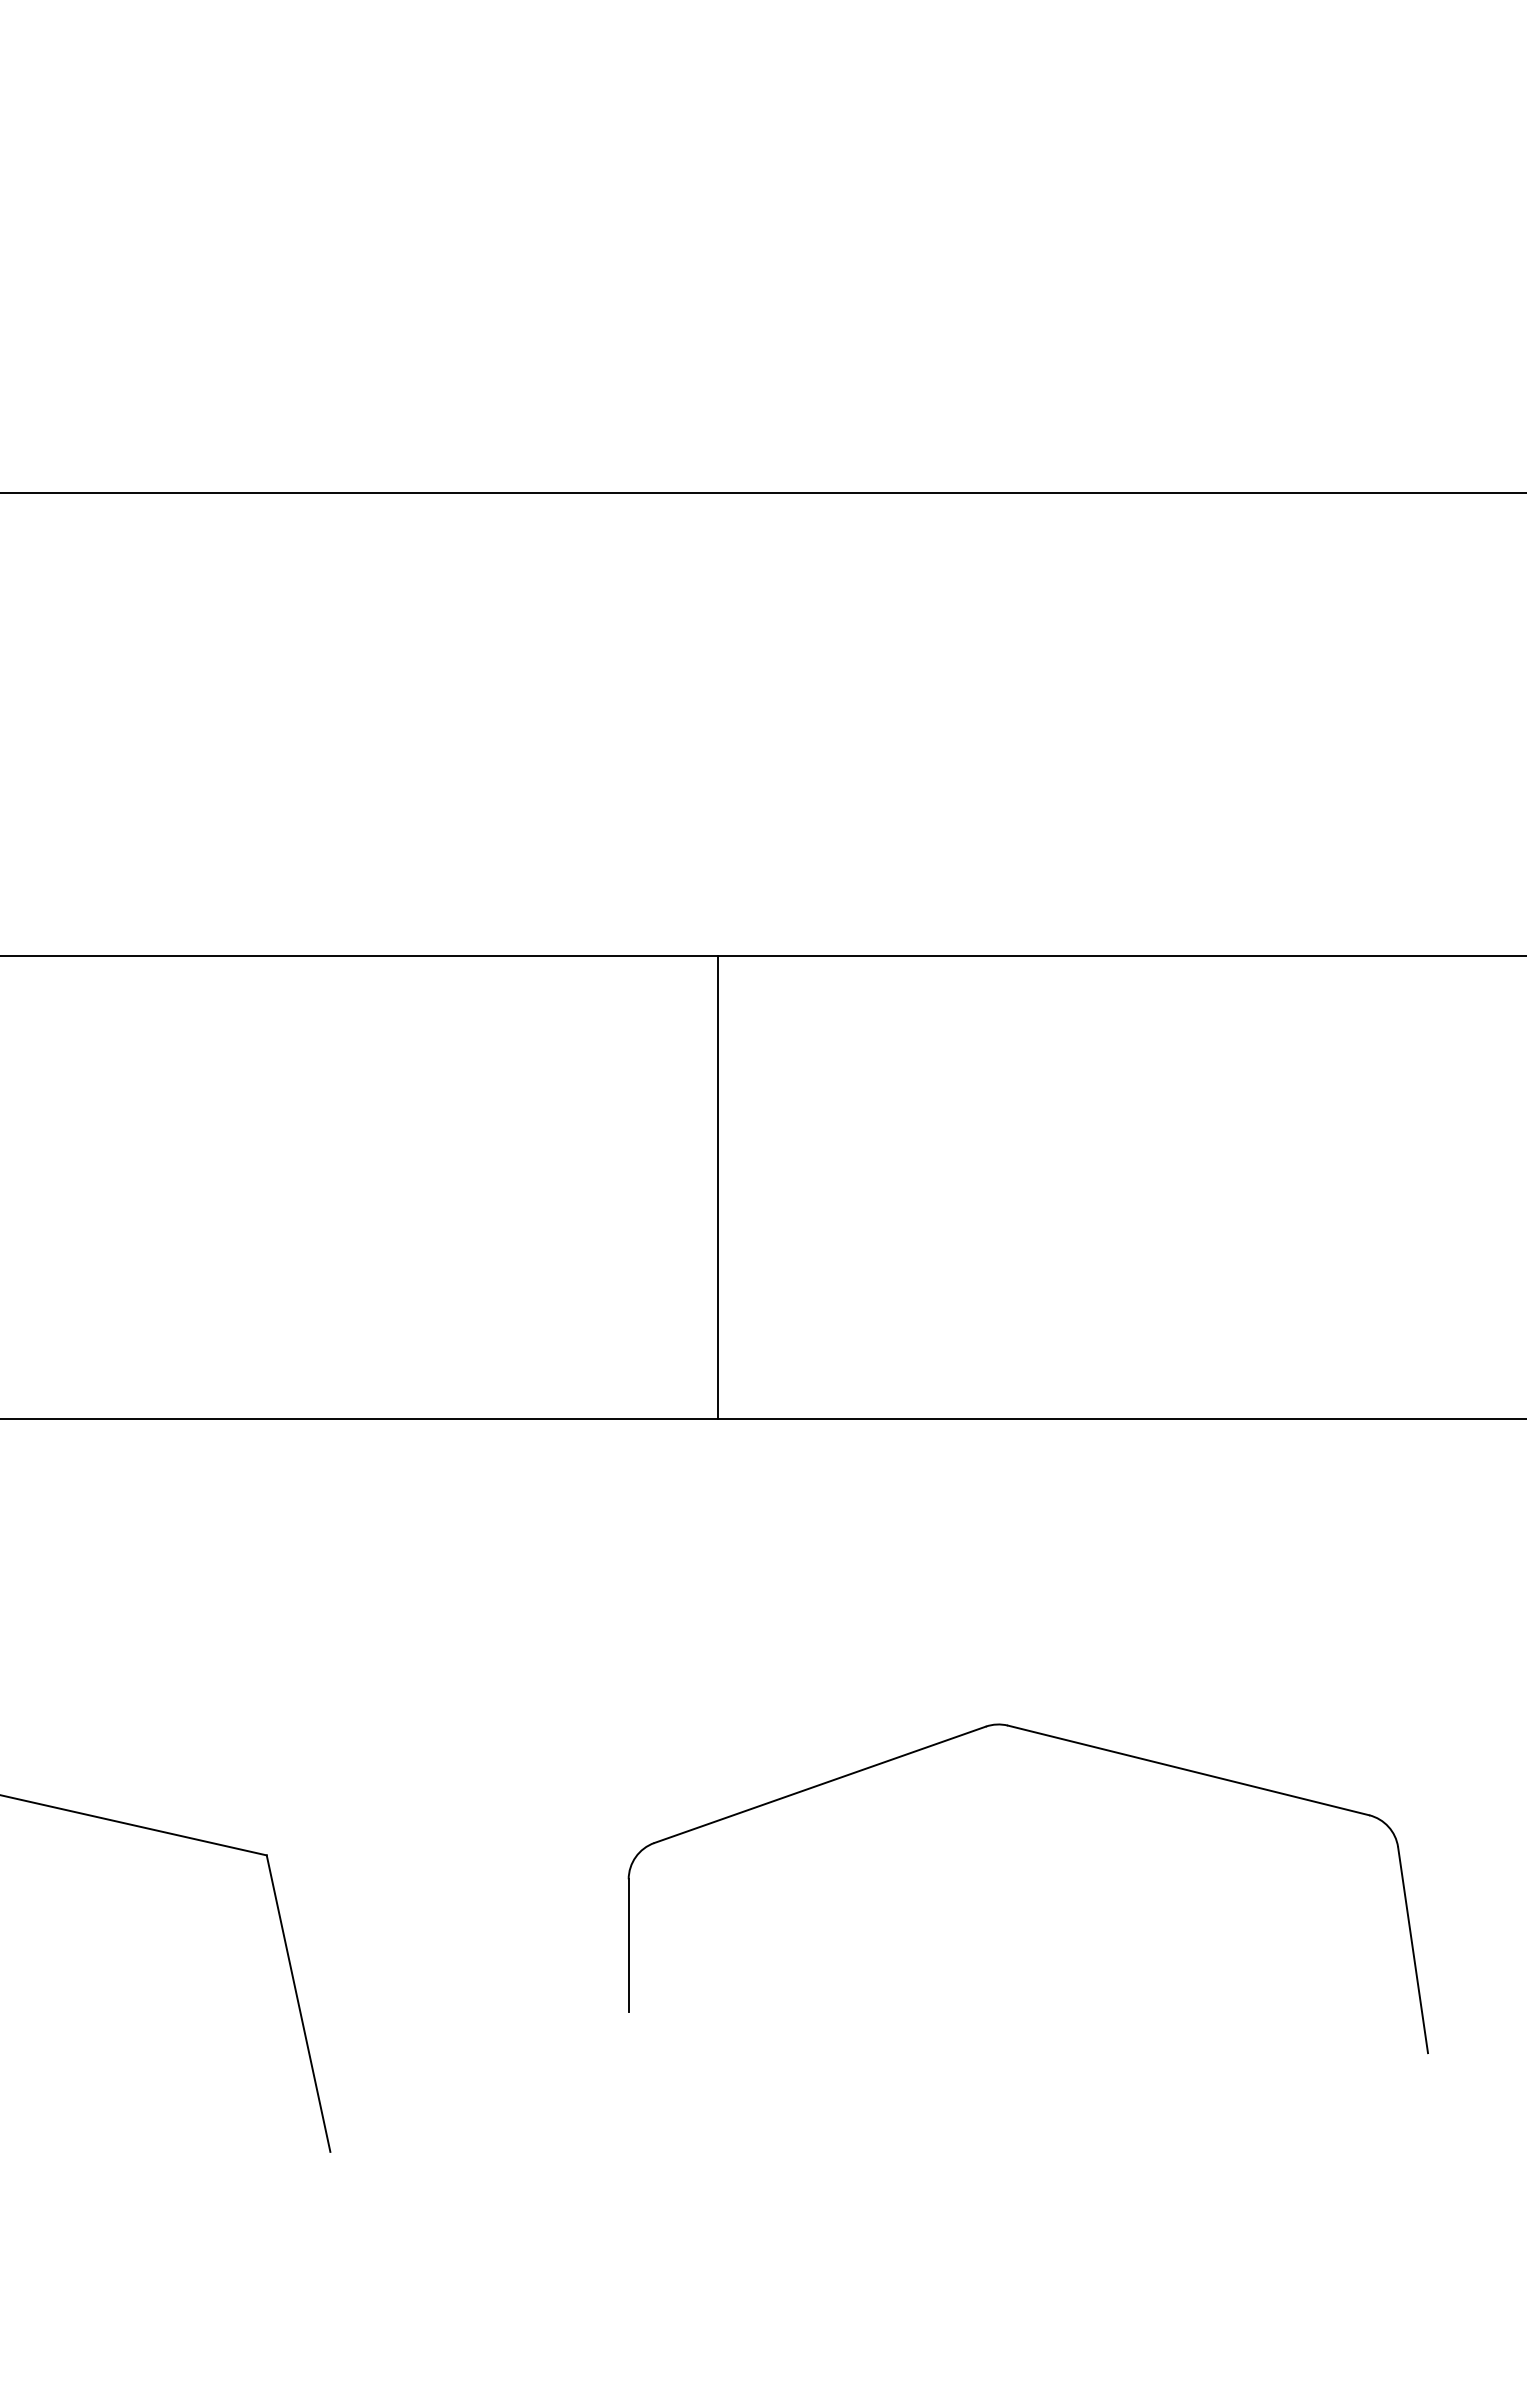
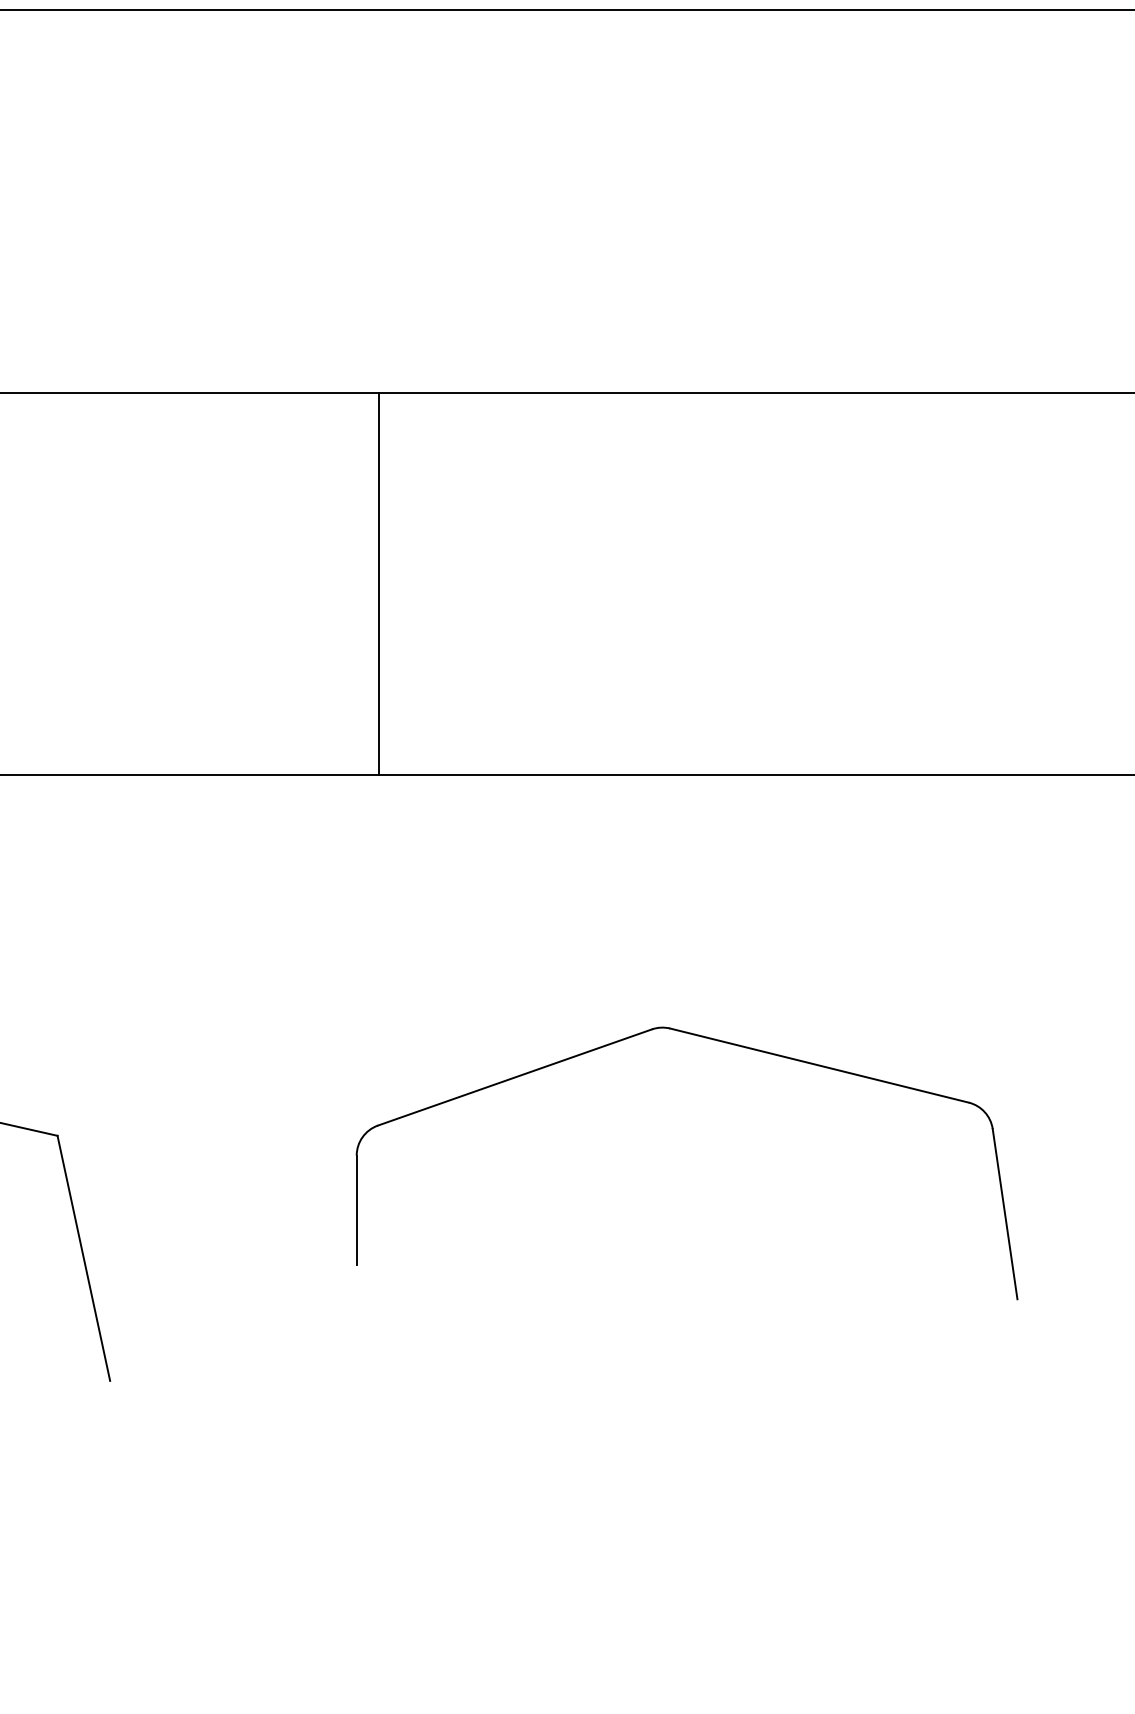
line: (717, 1187) -> (378, 583), moved

